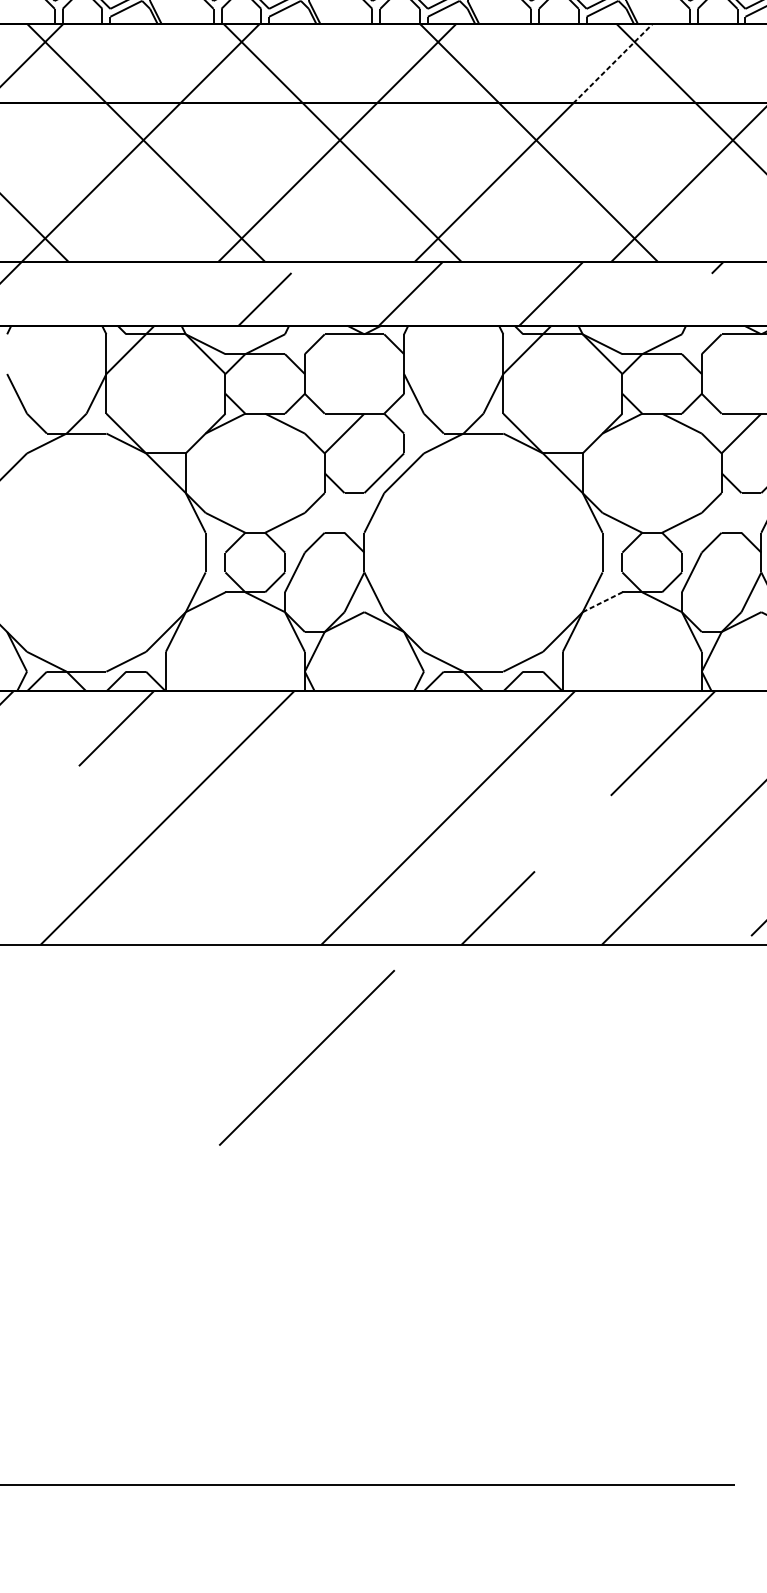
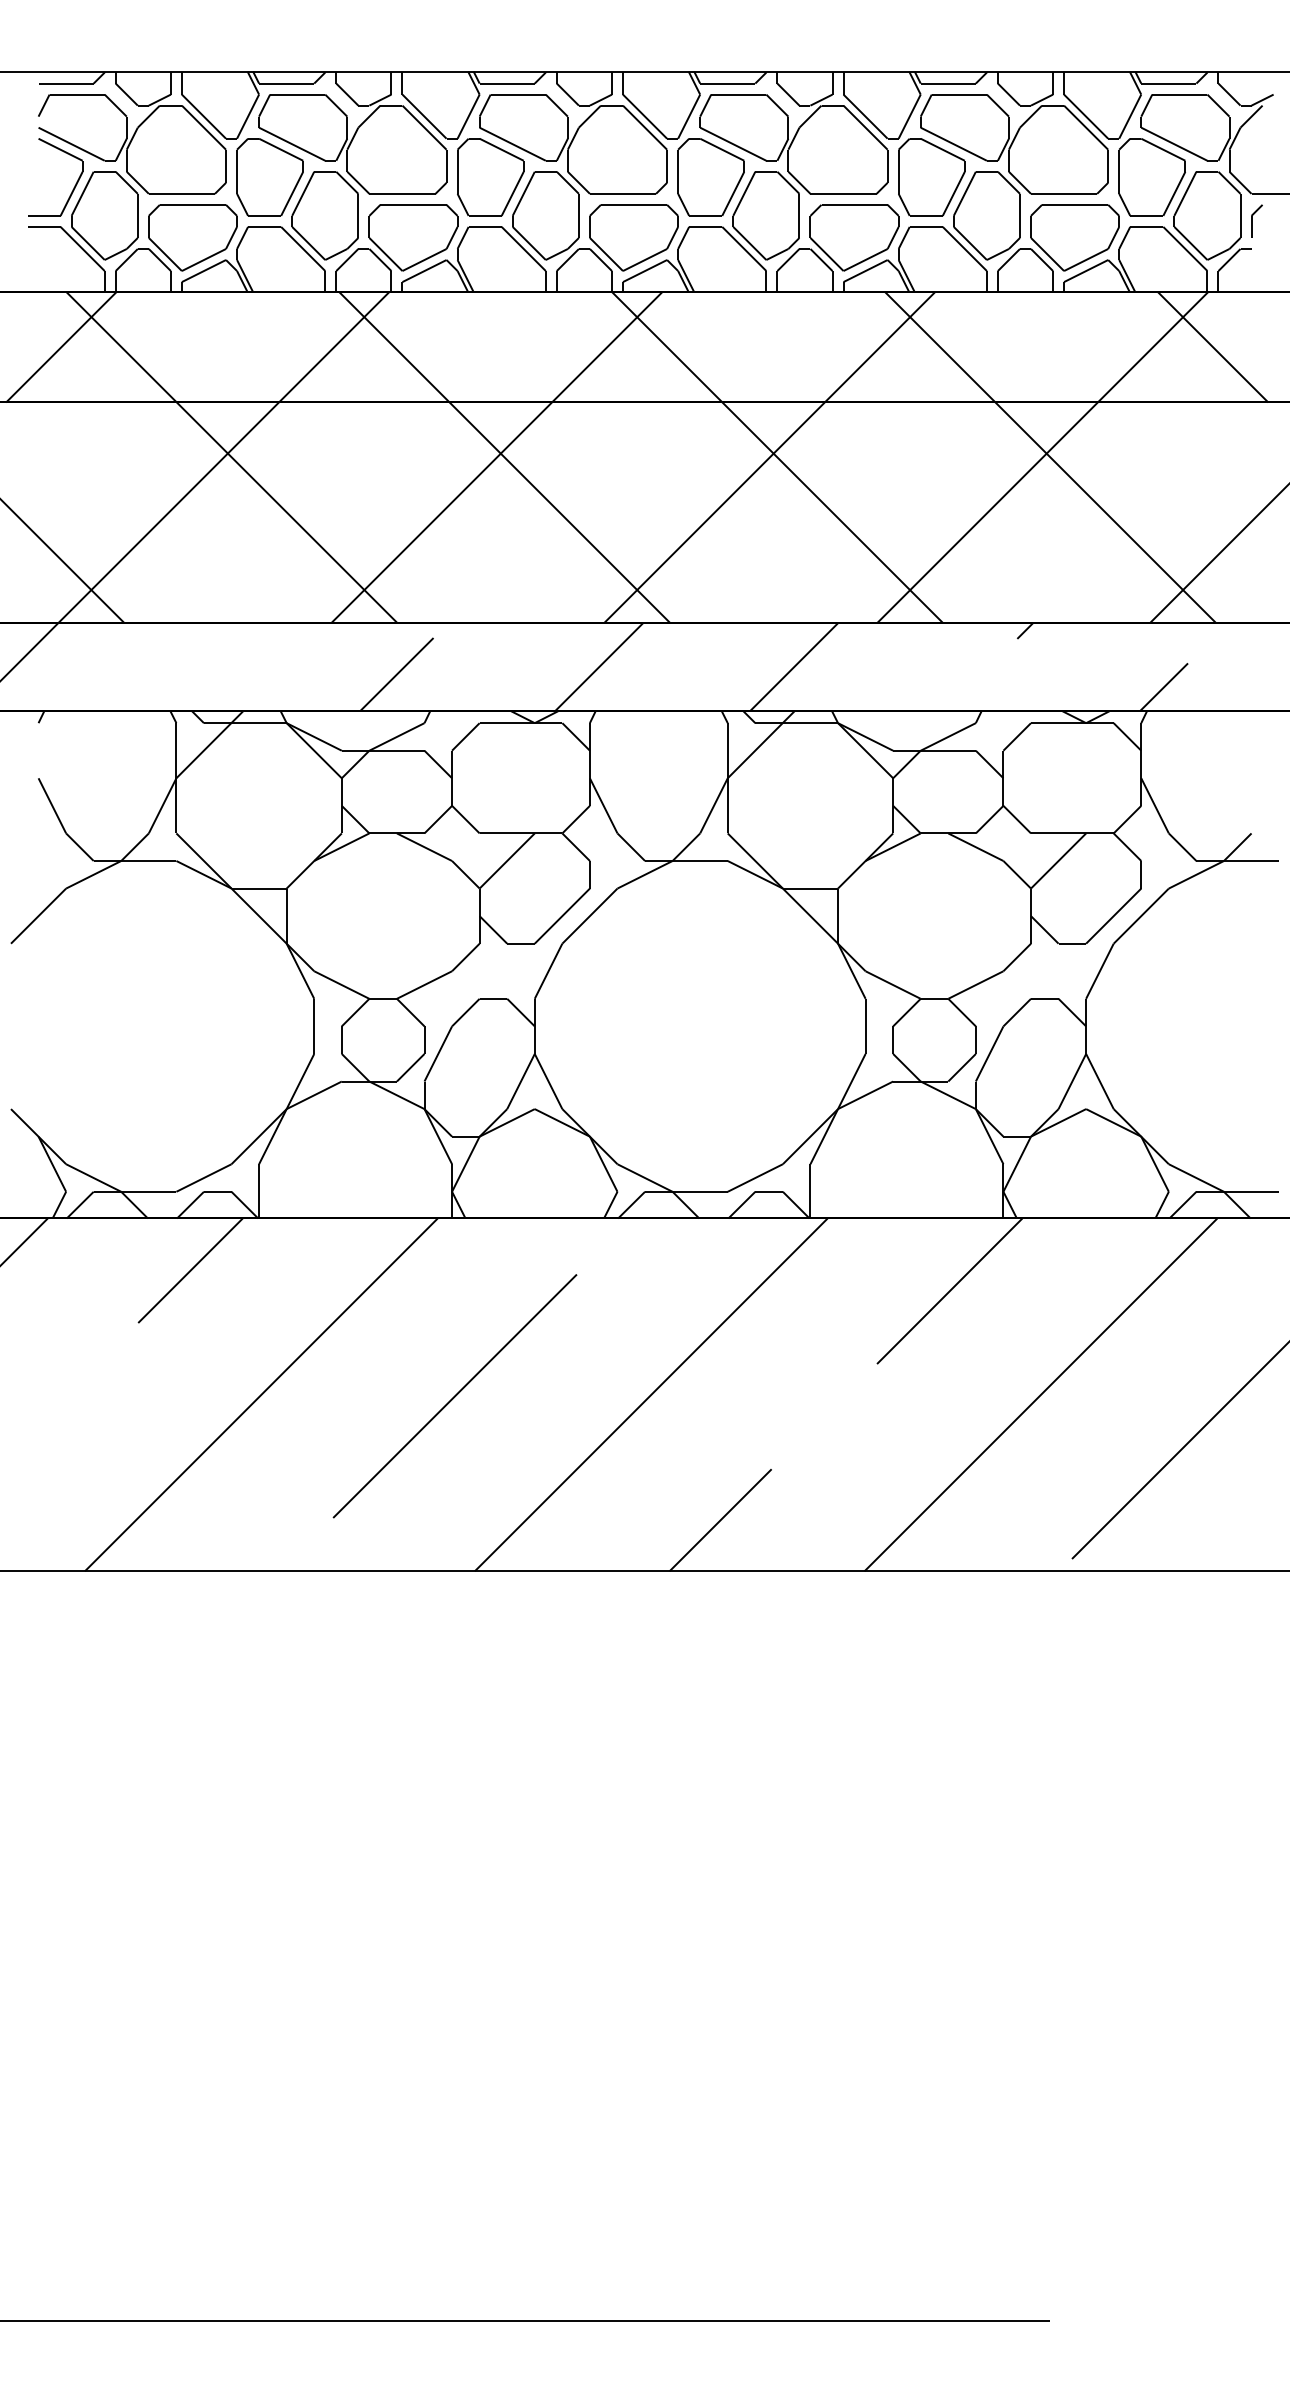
line: (612, 63) -> (879, 347), dashed -> solid
line: (602, 602) -> (865, 1095), dashed -> solid
line: (306, 1058) -> (454, 1396), moved

